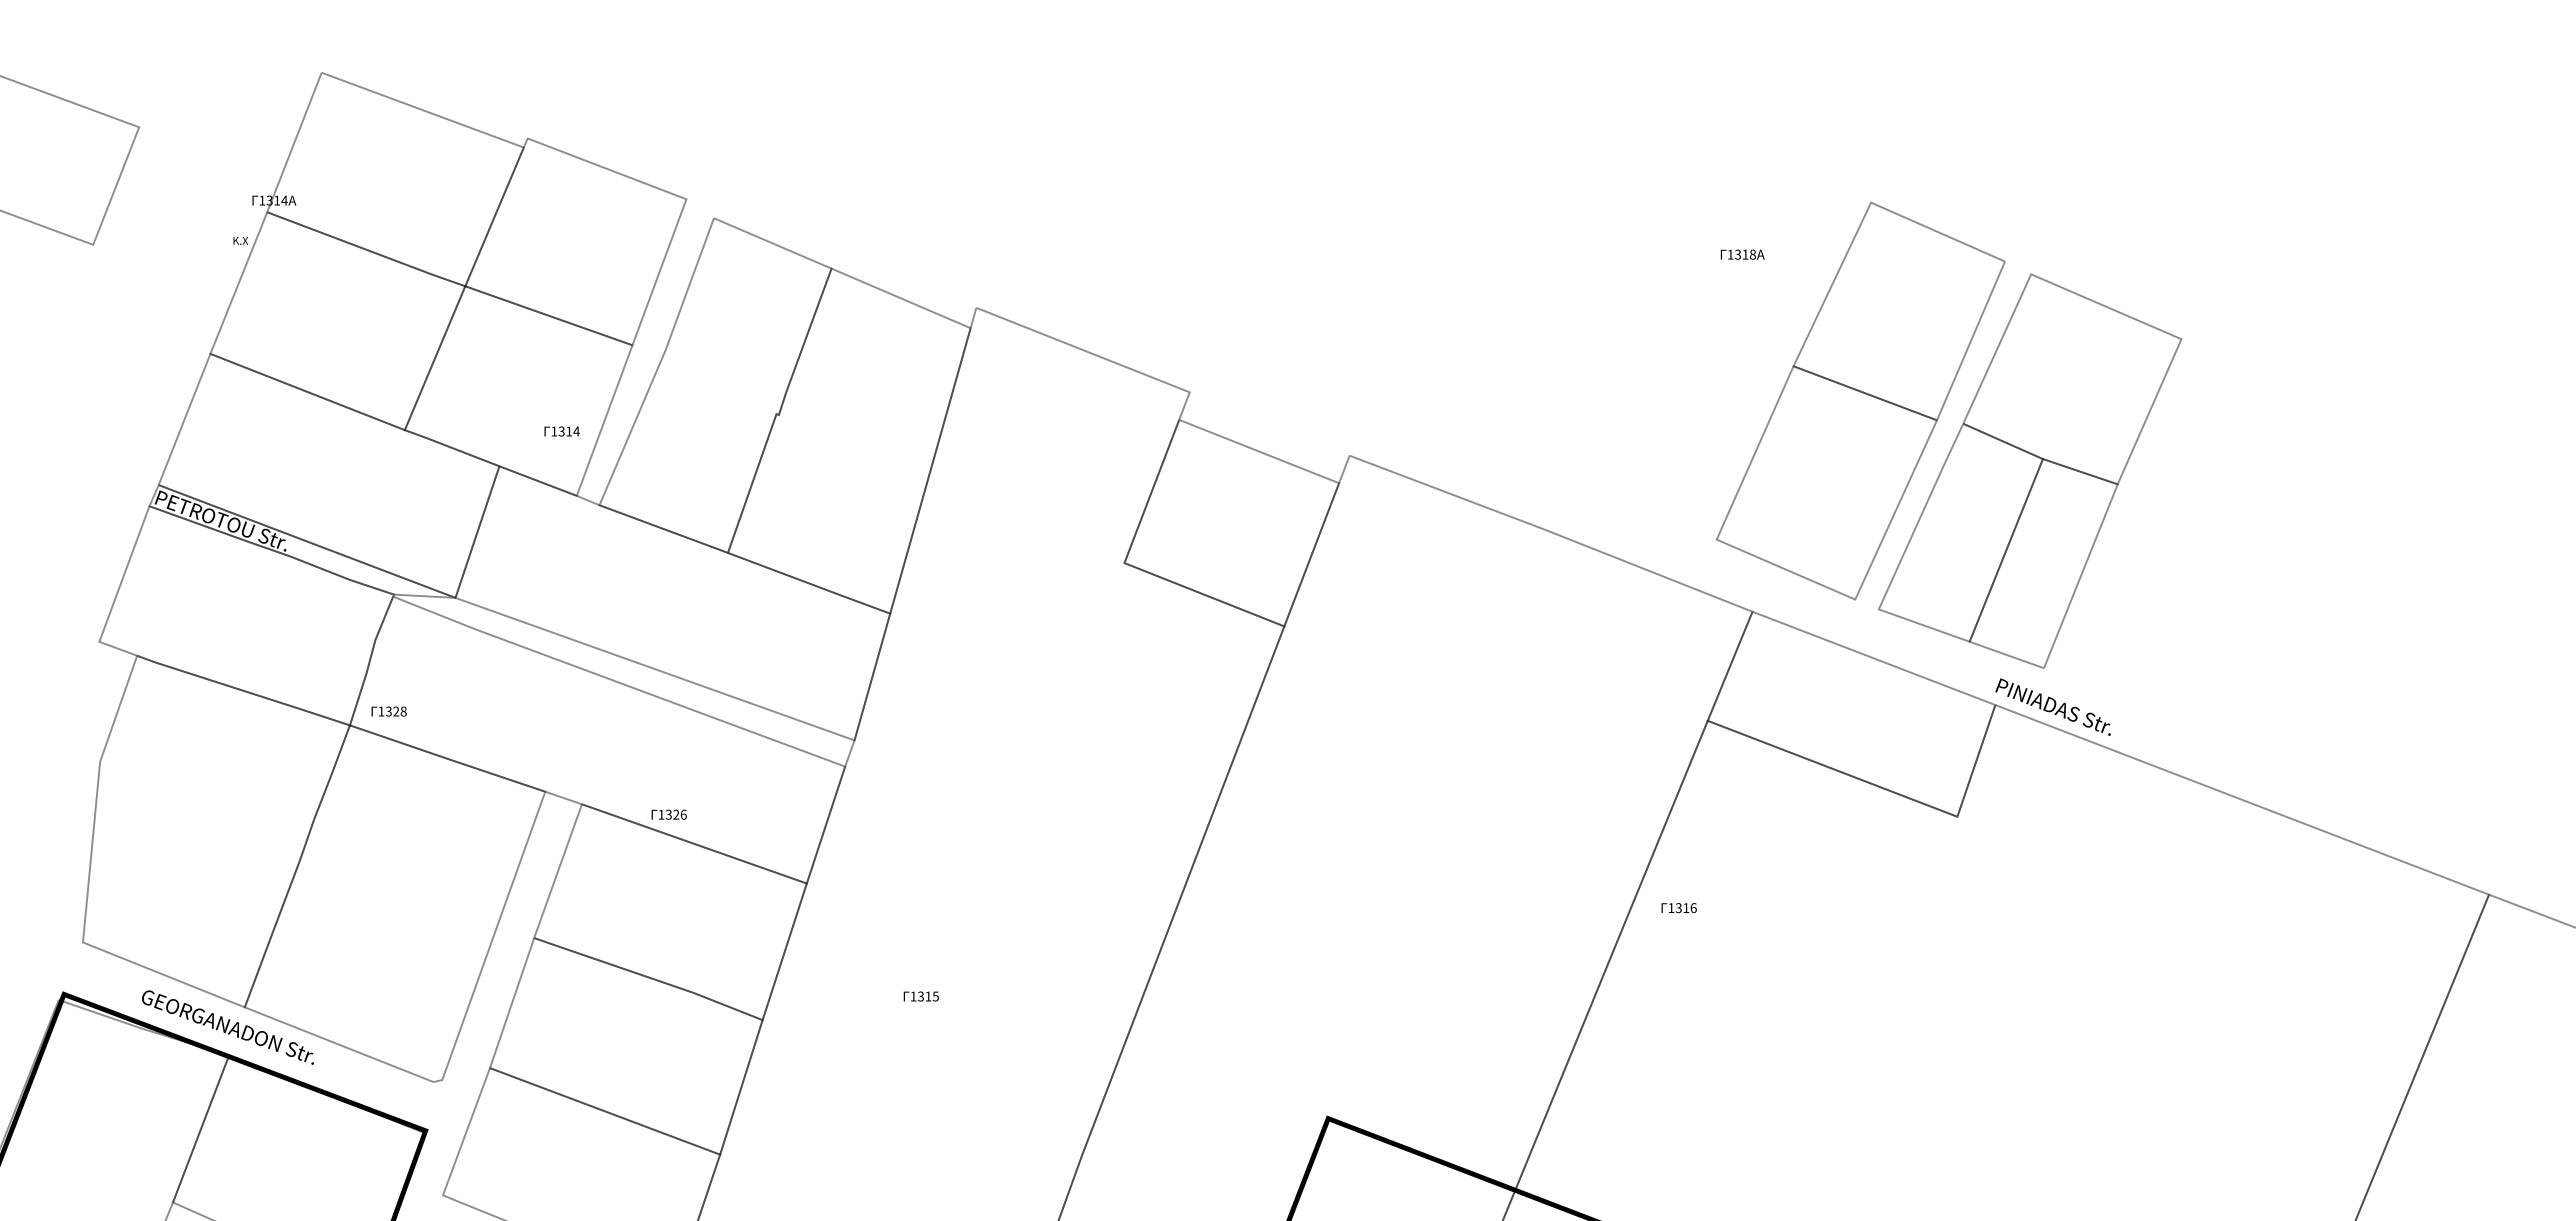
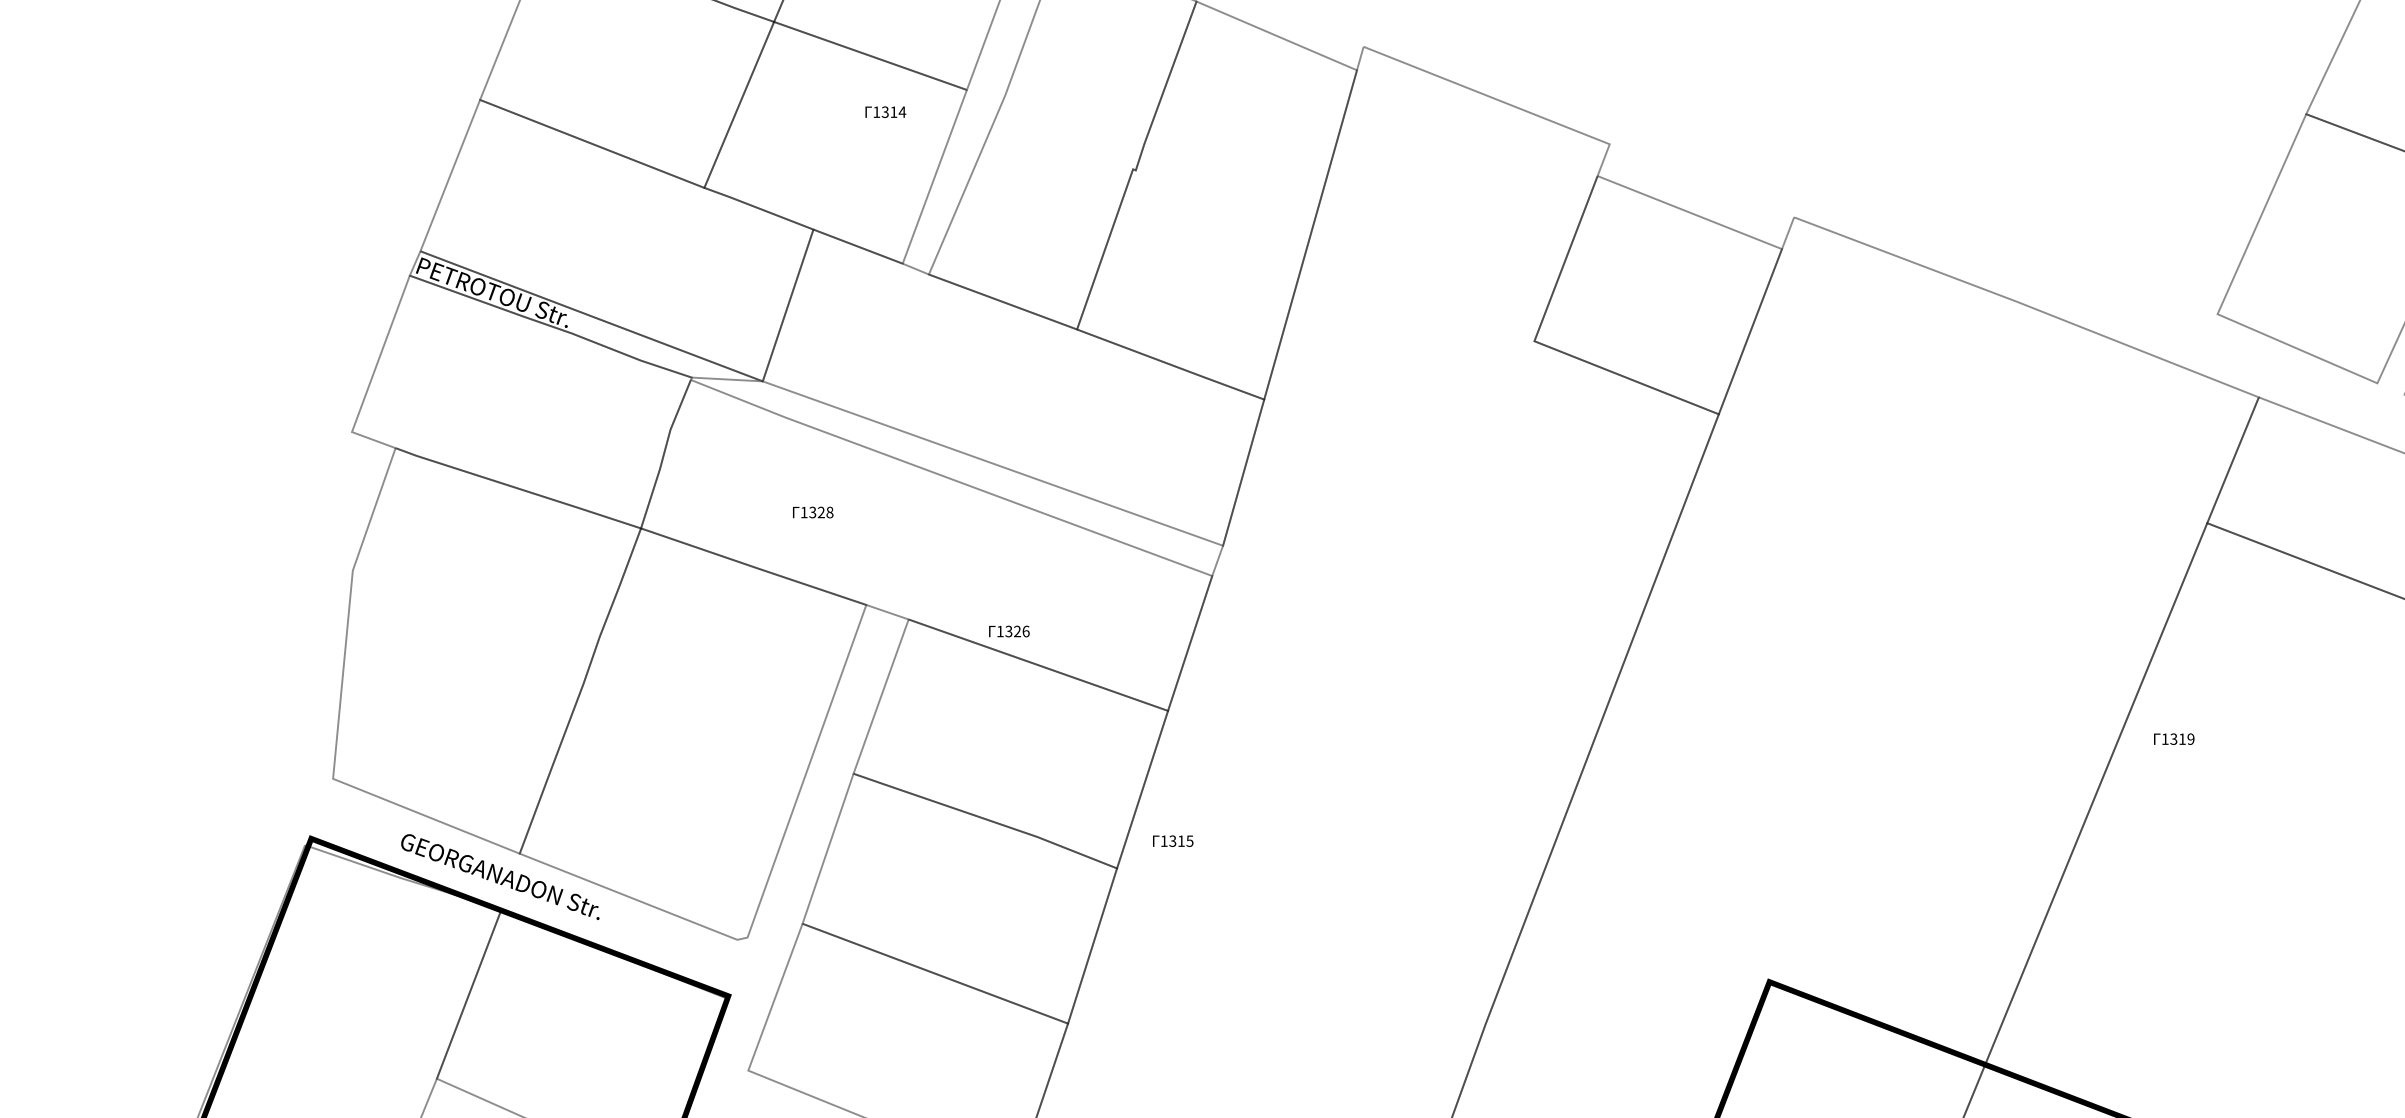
text: (561, 431) -> (885, 112), moved
text: (388, 711) -> (812, 512), moved
text: (1693, 908) -> (2190, 739), 1316 -> 1319
text: (920, 996) -> (1172, 841), moved

